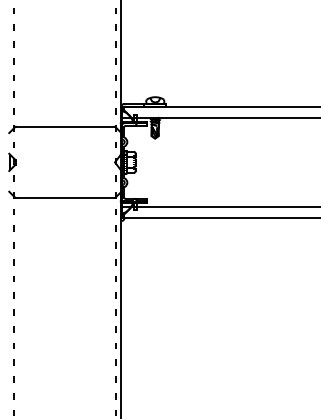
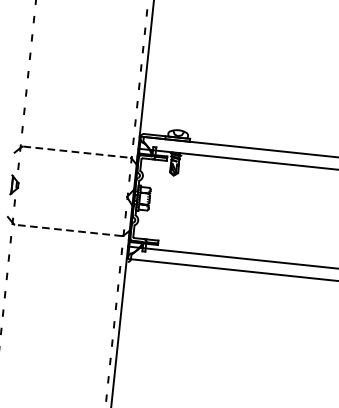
line: (65, 126) -> (76, 152), solid -> dashed
line: (65, 198) -> (68, 230), solid -> dashed

